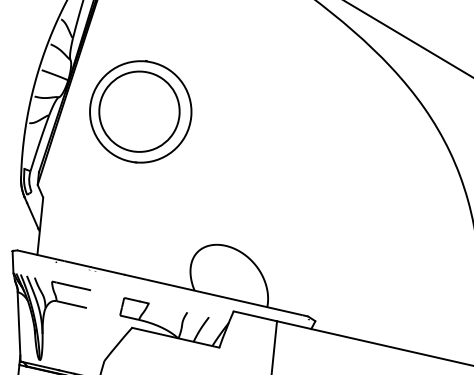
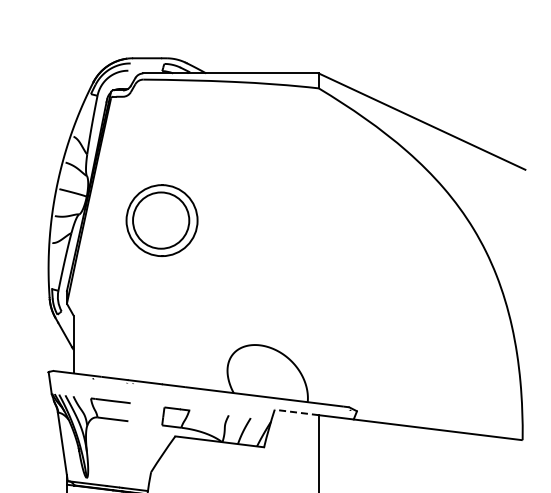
part: (140, 111) -> (161, 220), size x0.7
line: (255, 316) -> (296, 412), solid -> dashed

